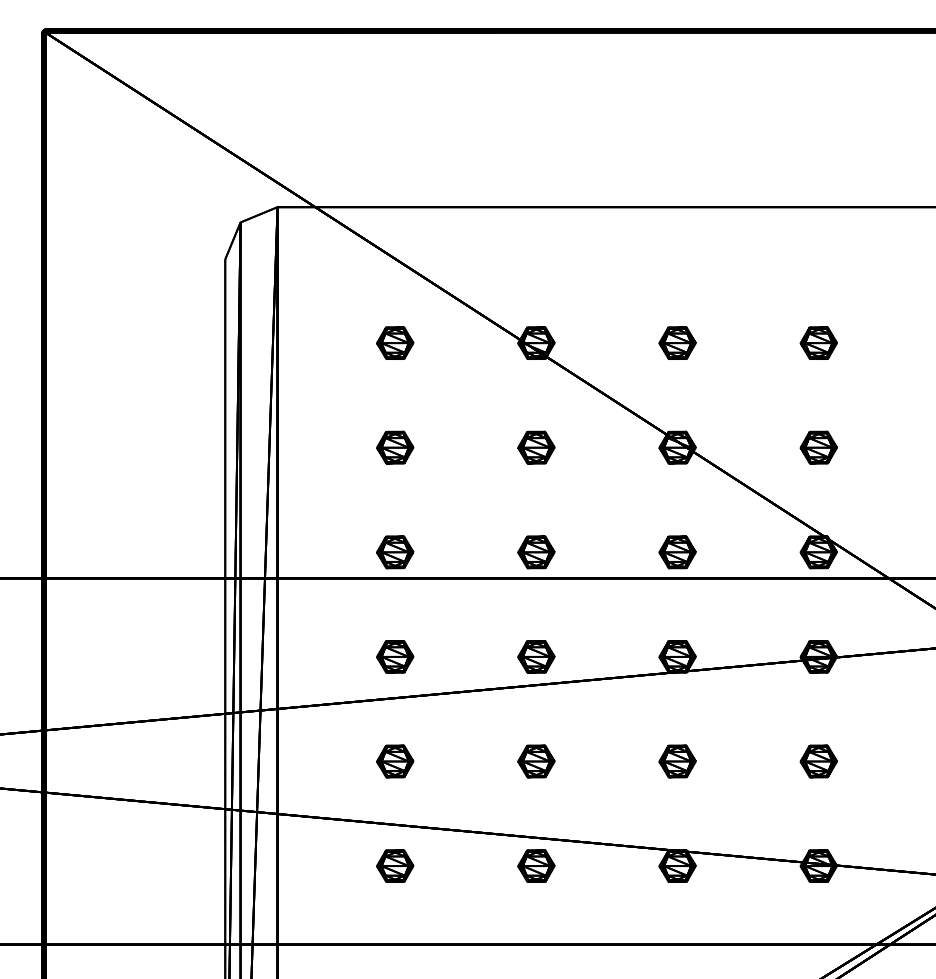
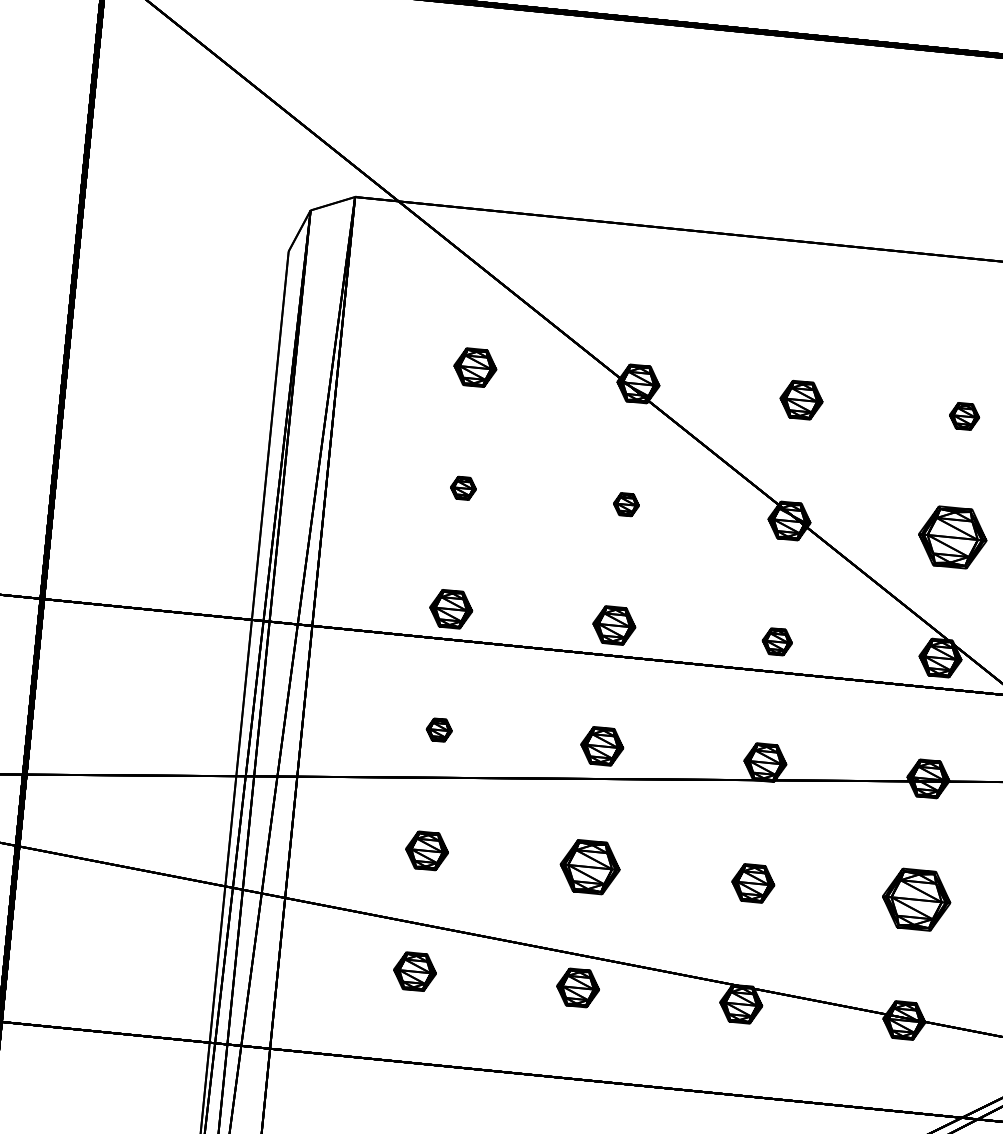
part: (818, 342) -> (964, 415), size x0.7
part: (395, 447) -> (463, 488), size x0.6
part: (536, 447) -> (626, 504), size x0.6
part: (818, 447) -> (952, 537), size x1.6
part: (677, 552) -> (777, 642), size x0.7
part: (395, 656) -> (439, 729), size x0.6
part: (536, 761) -> (590, 867), size x1.4
part: (818, 761) -> (916, 899), size x1.6

